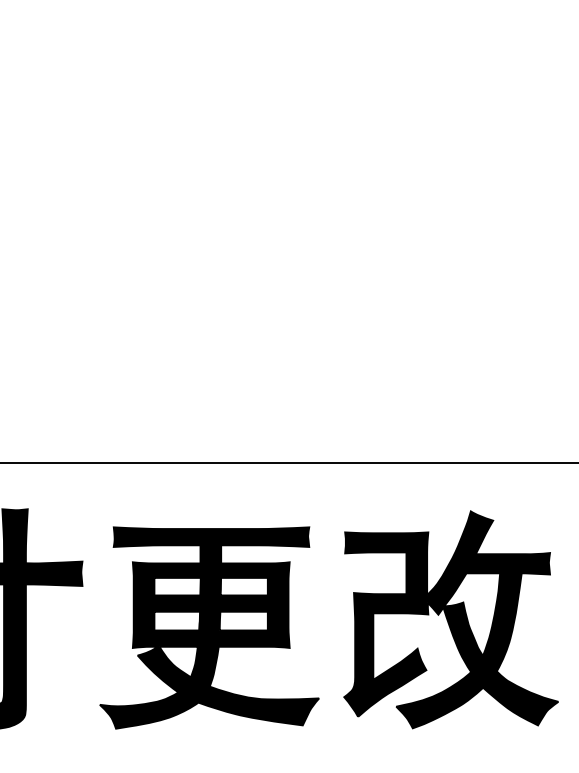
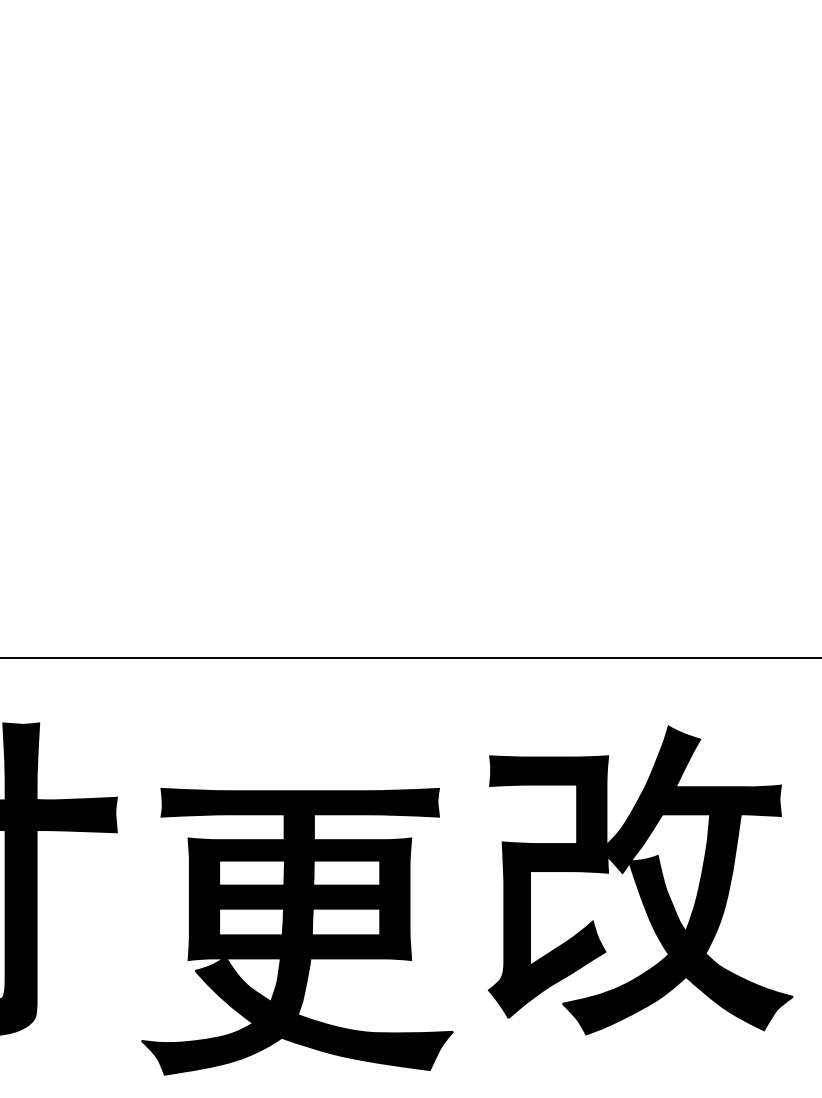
part: (209, 627) -> (297, 931), moved

